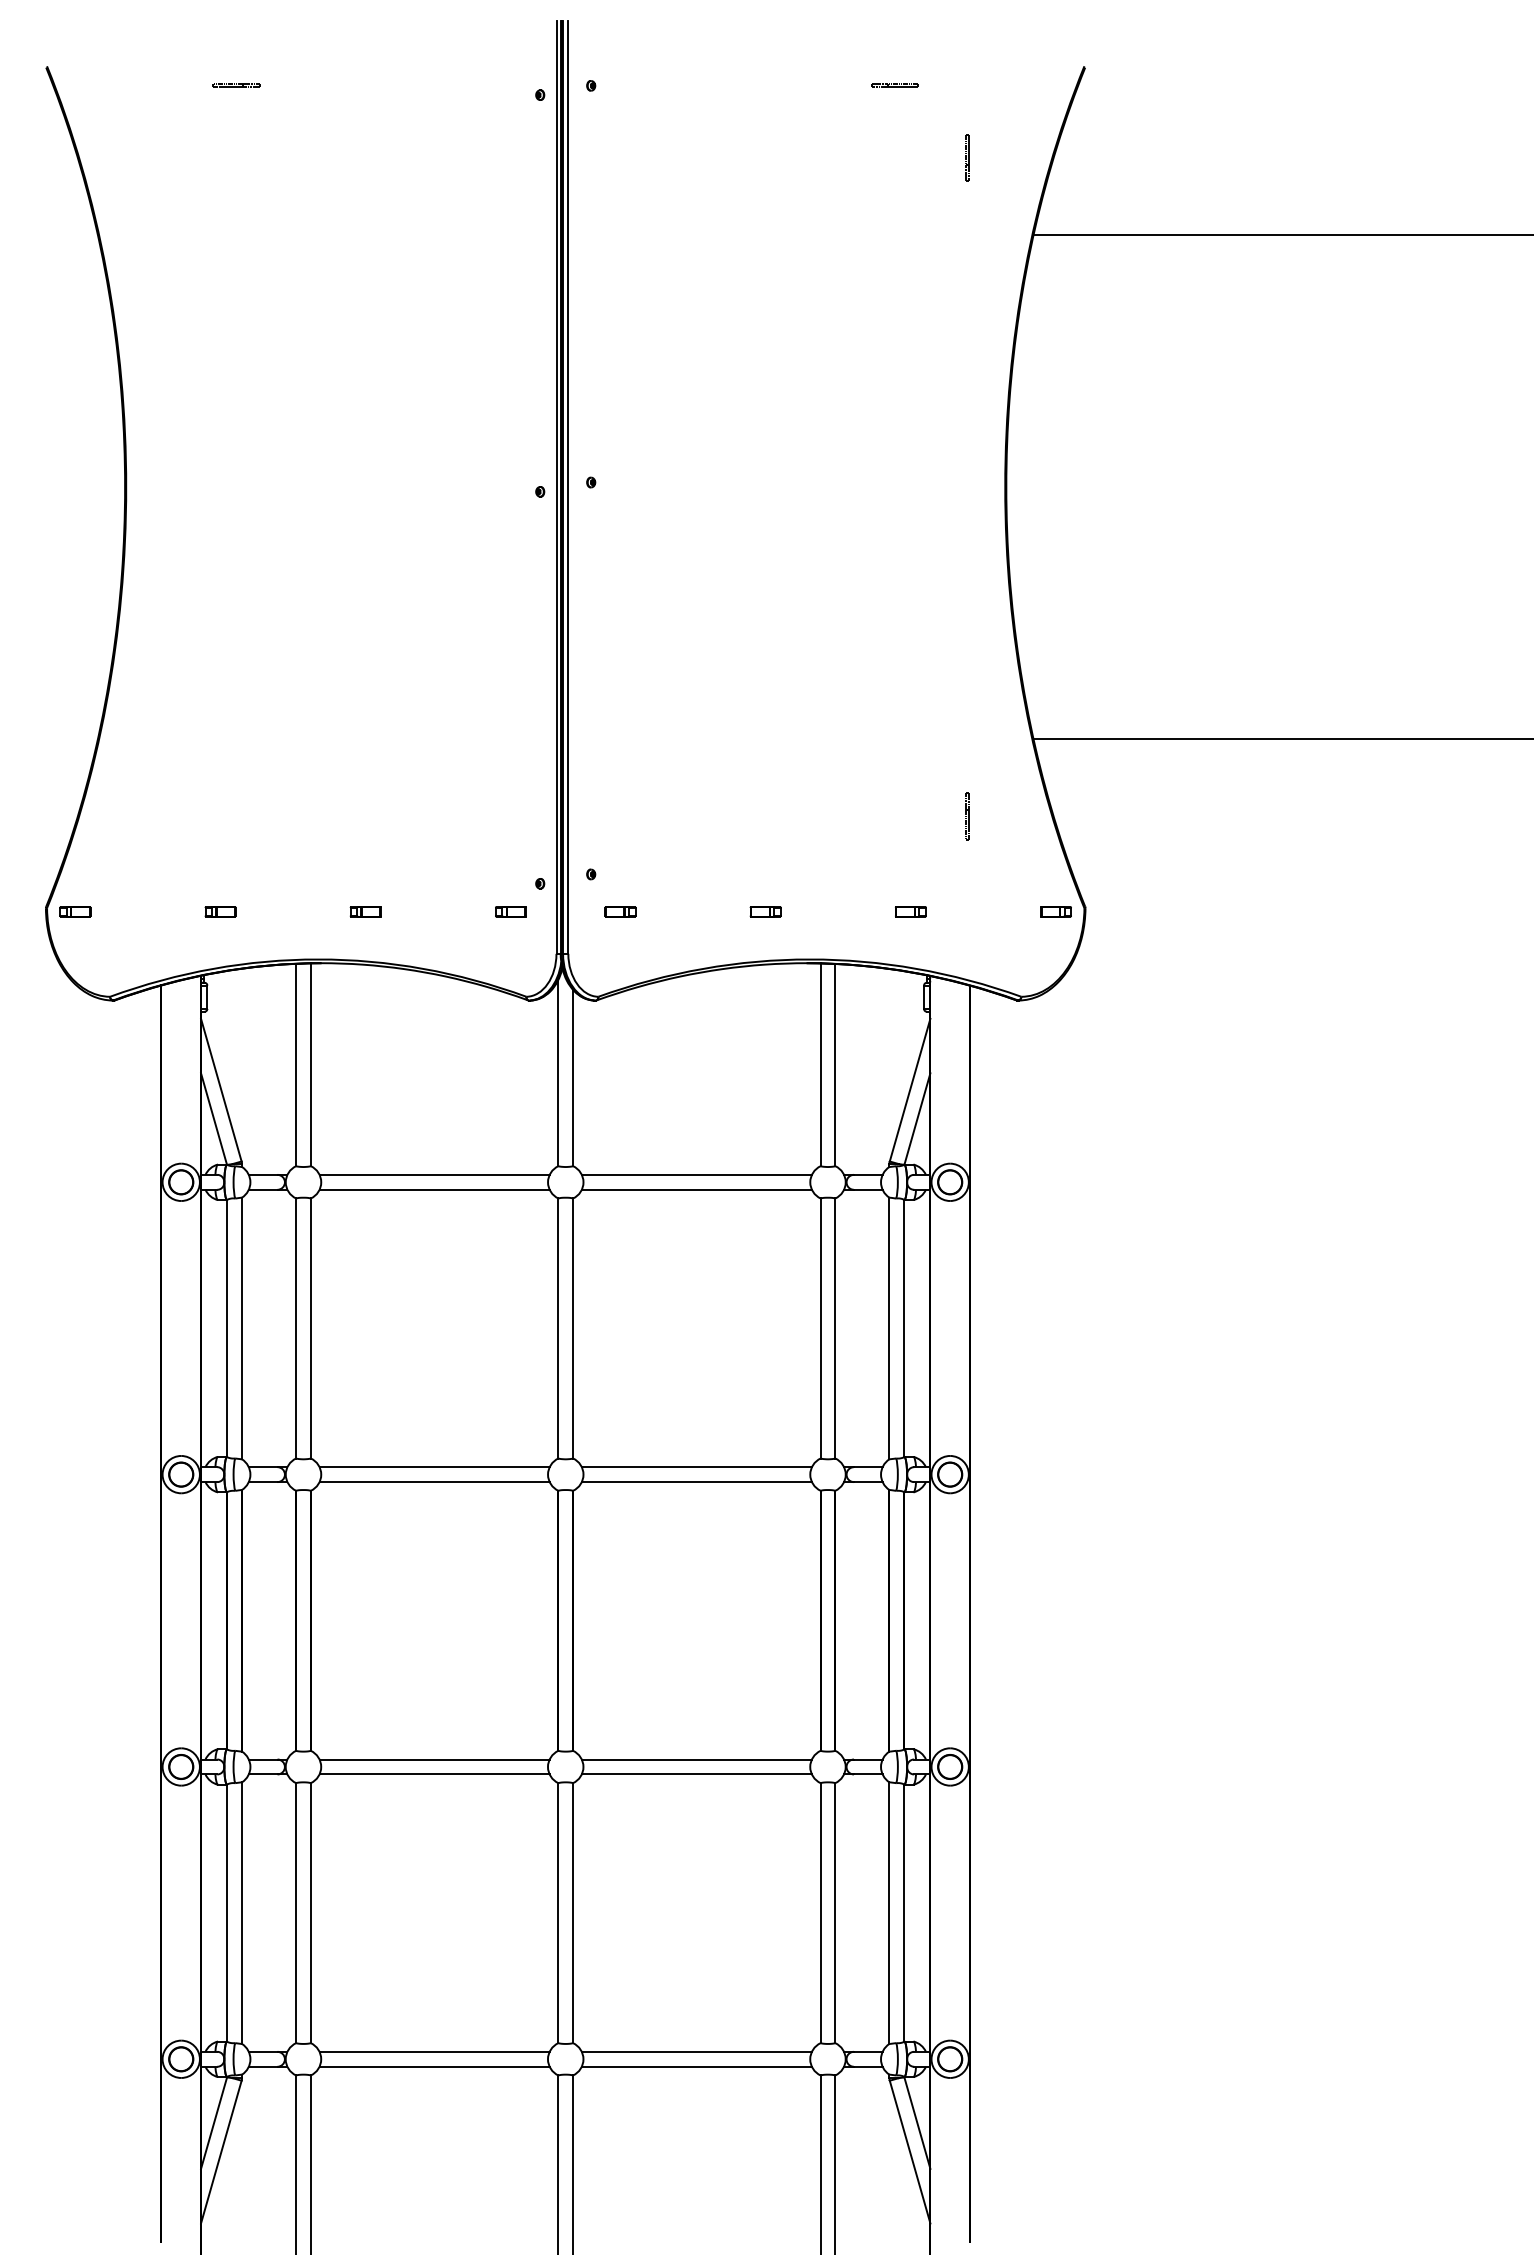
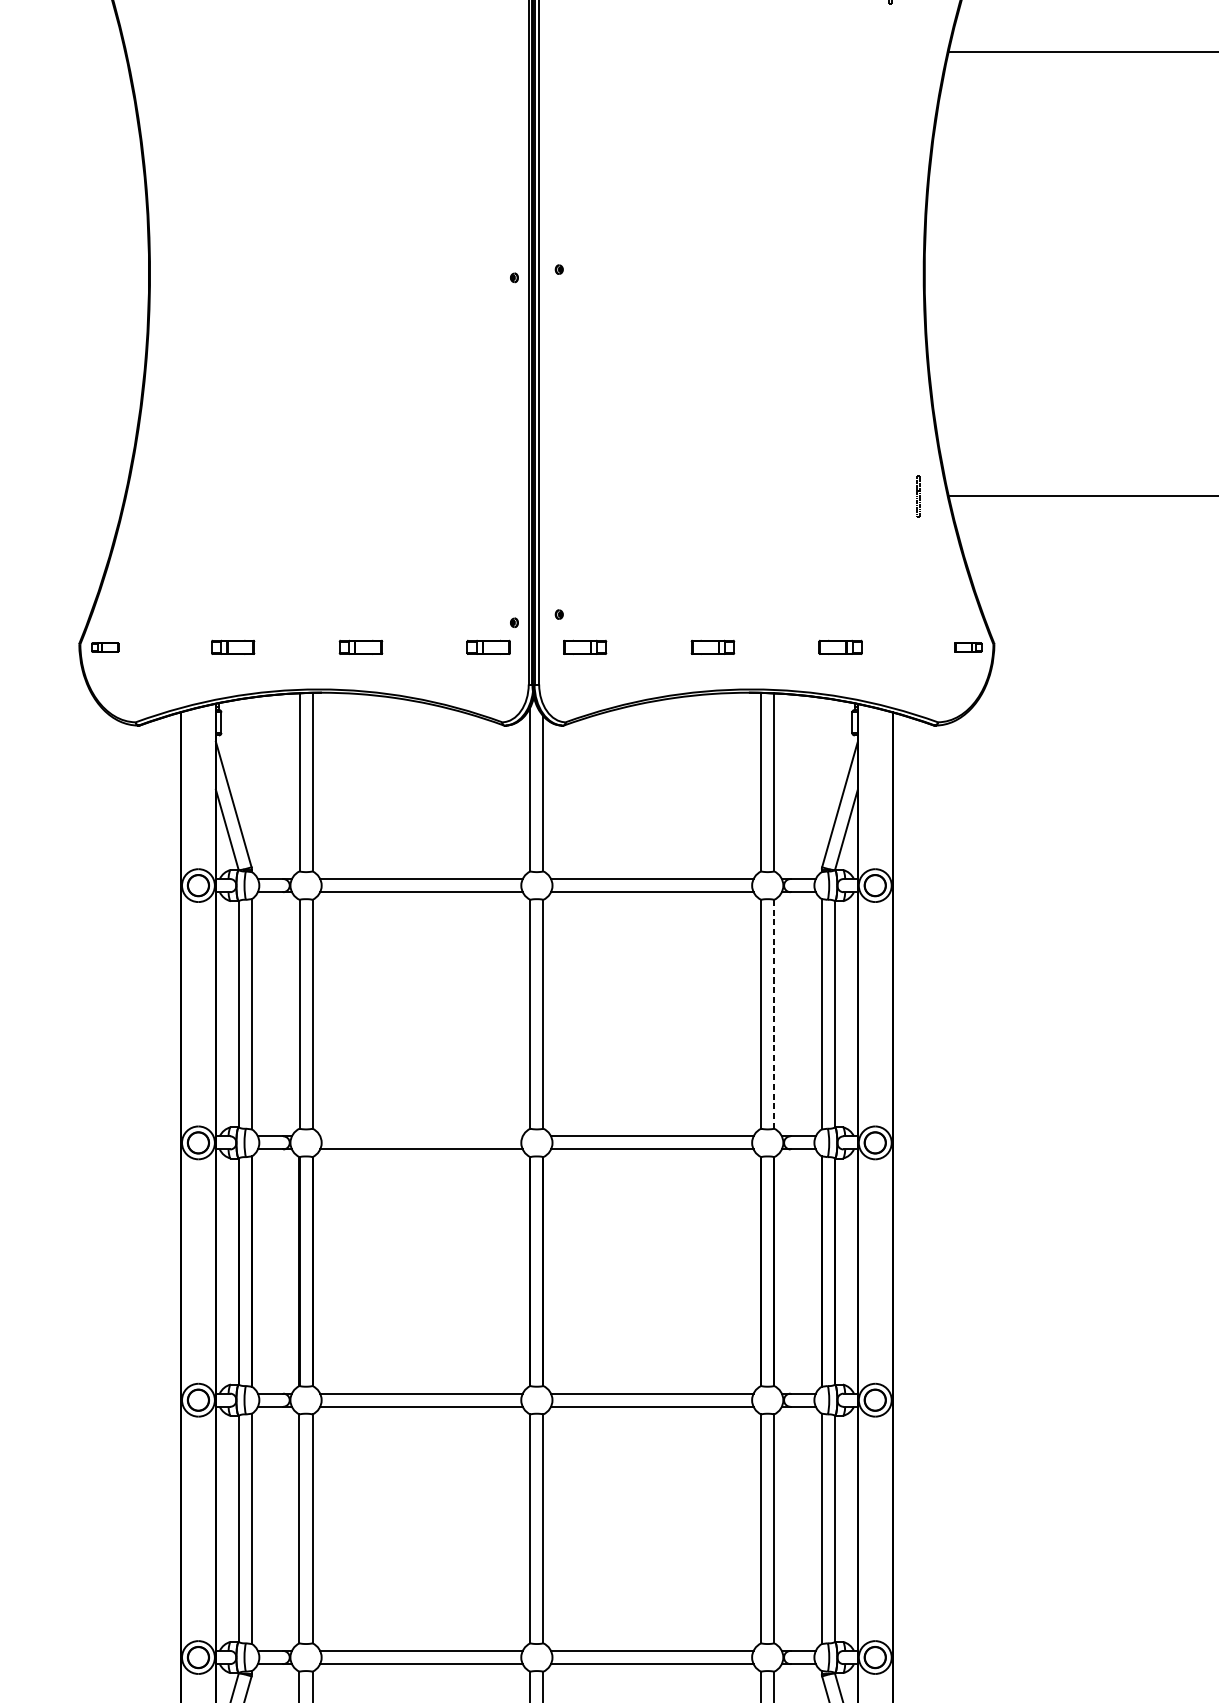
line: (966, 816) -> (917, 496), moved
part: (220, 911) -> (233, 647), size x1.6
part: (365, 911) -> (360, 647), size x1.6
part: (510, 911) -> (488, 647), size x1.6
part: (620, 911) -> (585, 647), size x1.6
part: (765, 911) -> (712, 647), size x1.6
part: (910, 911) -> (840, 647), size x1.6
line: (835, 1327) -> (774, 1013), solid -> dashed
line: (434, 1467) -> (421, 1136), removed

